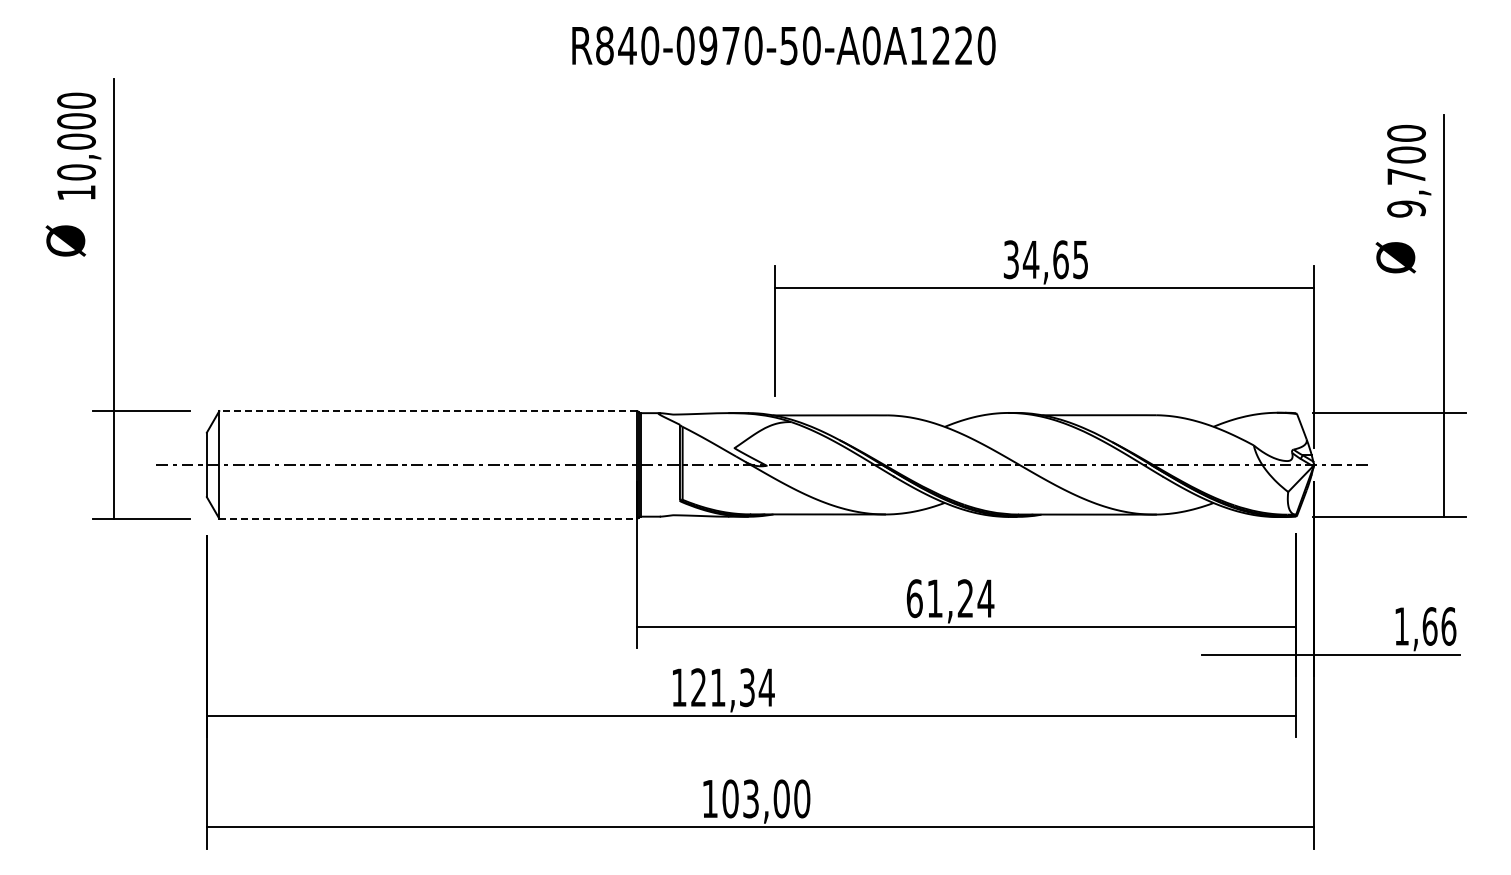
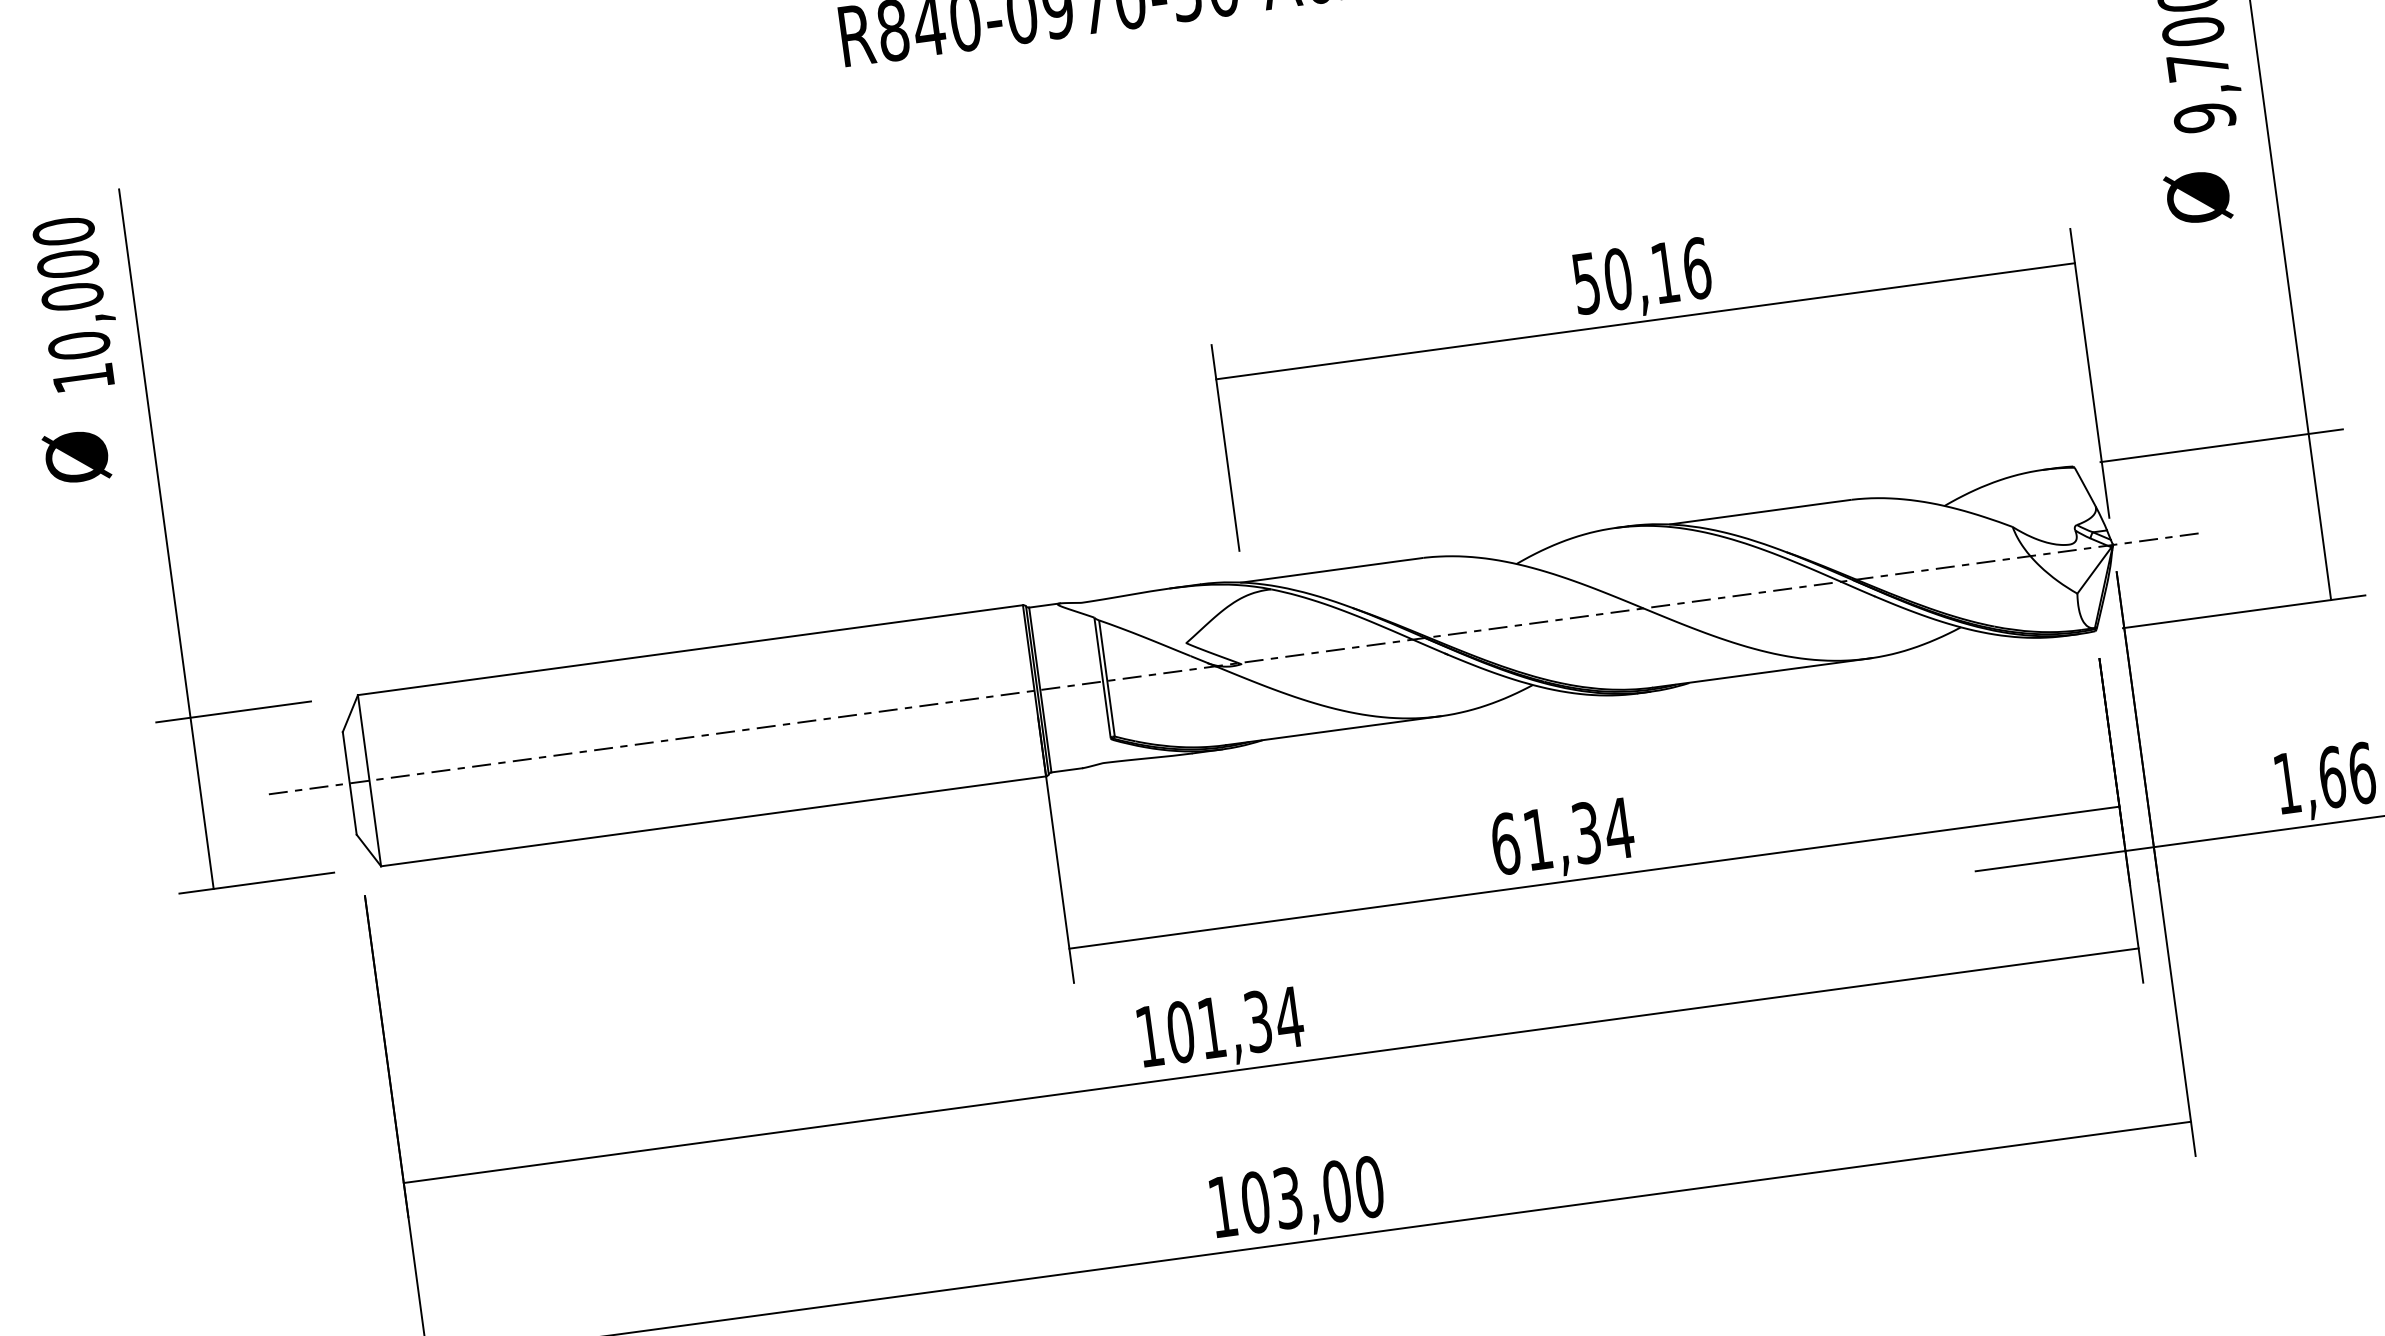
text: (1046, 259) -> (1642, 275), 34,65 -> 50,16
line: (428, 411) -> (691, 650), dashed -> solid
line: (428, 518) -> (714, 820), dashed -> solid
text: (965, 598) -> (1586, 832), 61,24 -> 61,34
text: (698, 687) -> (1180, 1031), 121,34 -> 101,34

